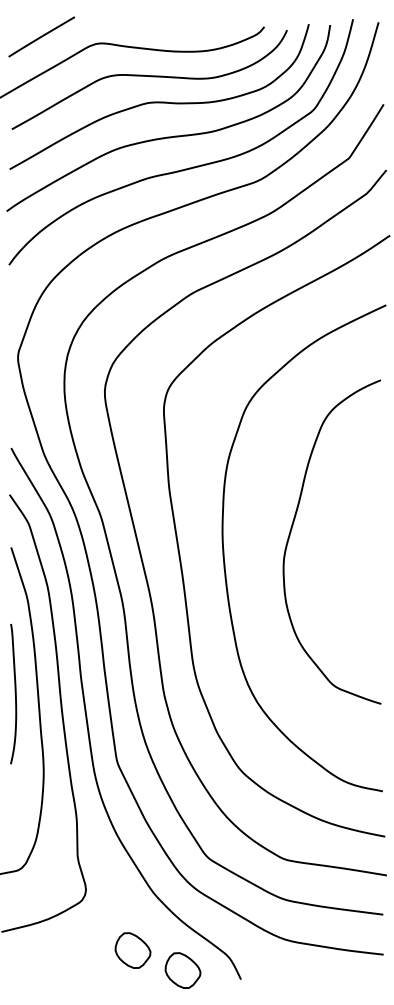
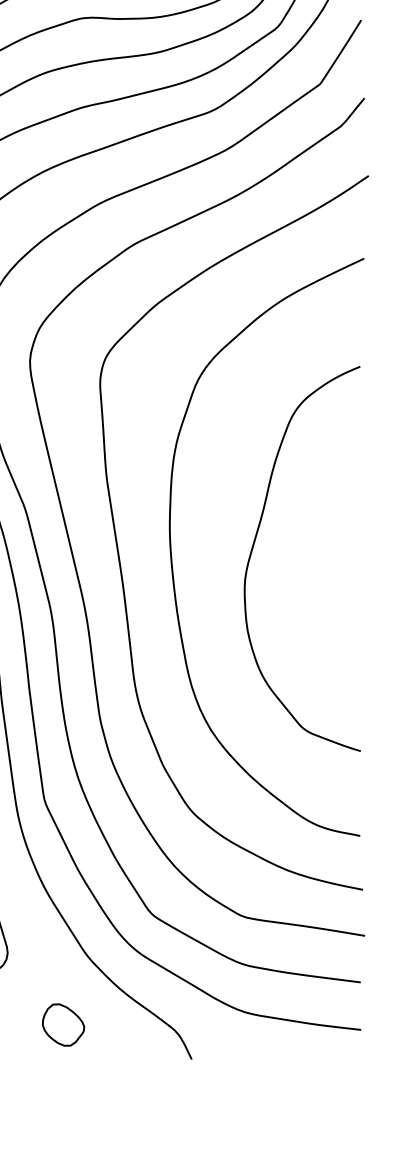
curve: (292, 529) -> (255, 543), moved
part: (182, 970) -> (122, 1048), removed

